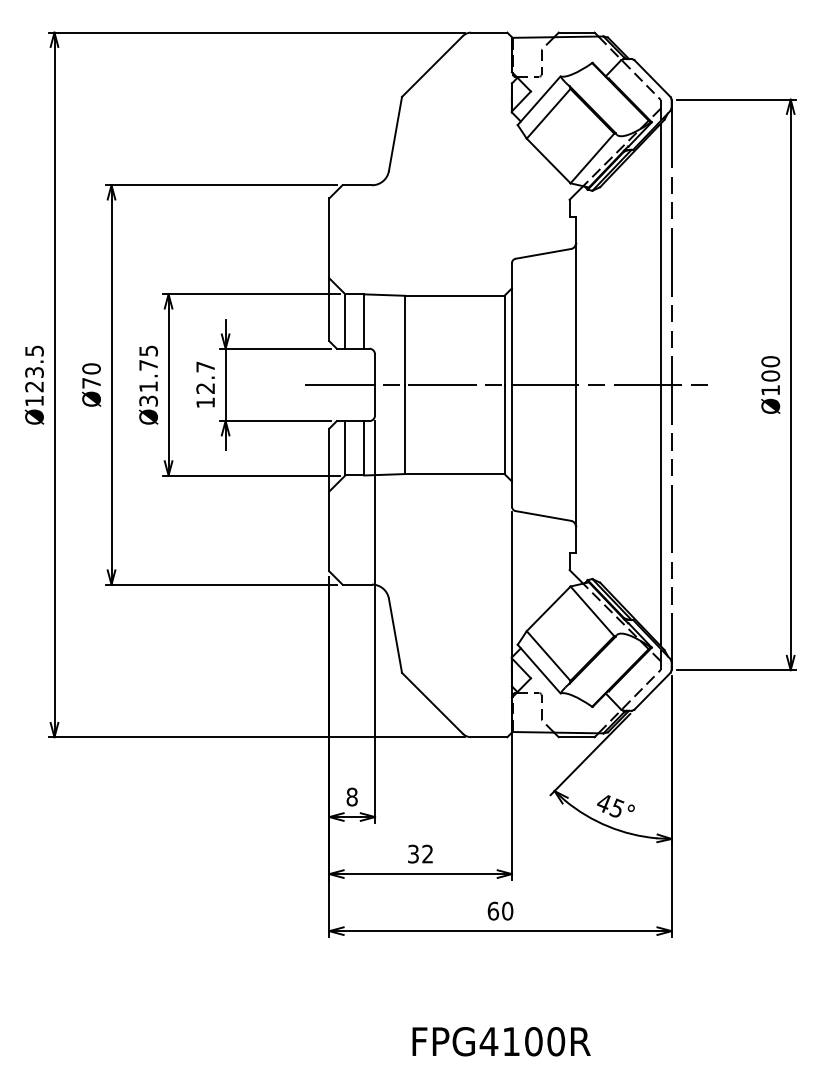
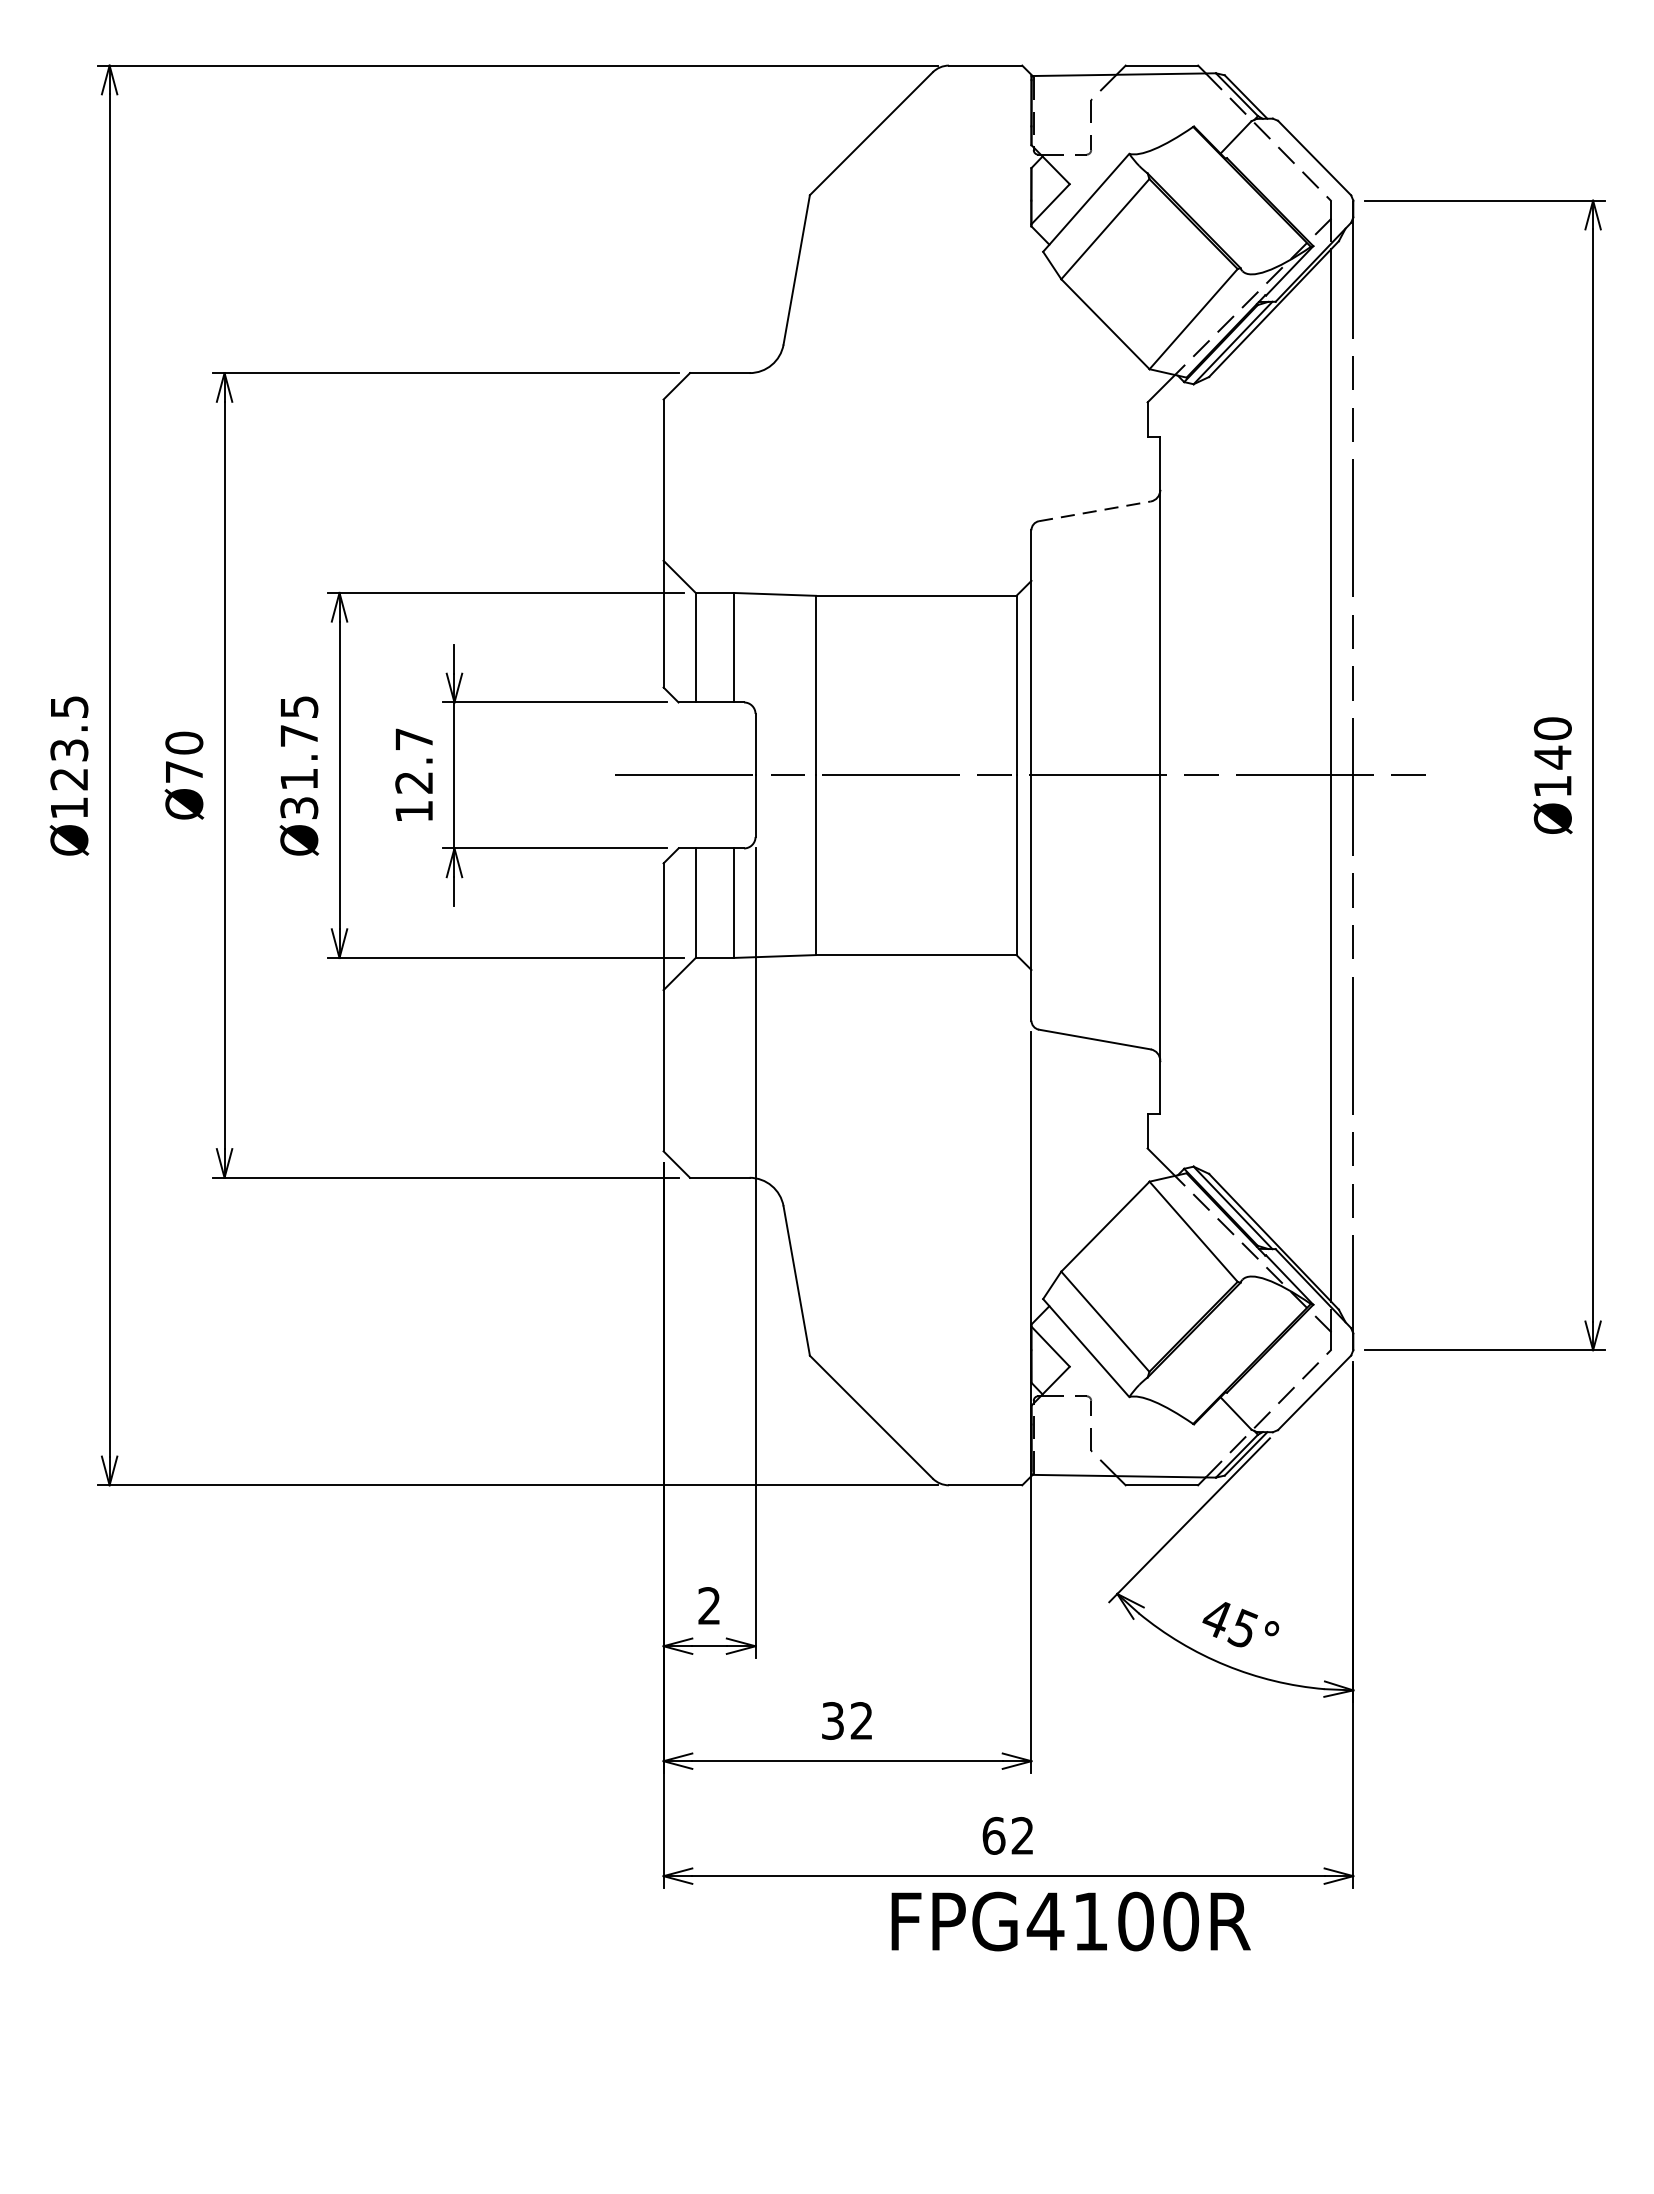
line: (543, 253) -> (1095, 510), solid -> dashed
text: (770, 376) -> (1552, 758), Ø100 -> Ø140
text: (351, 796) -> (708, 1604), 8 -> 2
text: (507, 910) -> (1022, 1834), 60 -> 62
text: (501, 1041) -> (1070, 1921), moved

